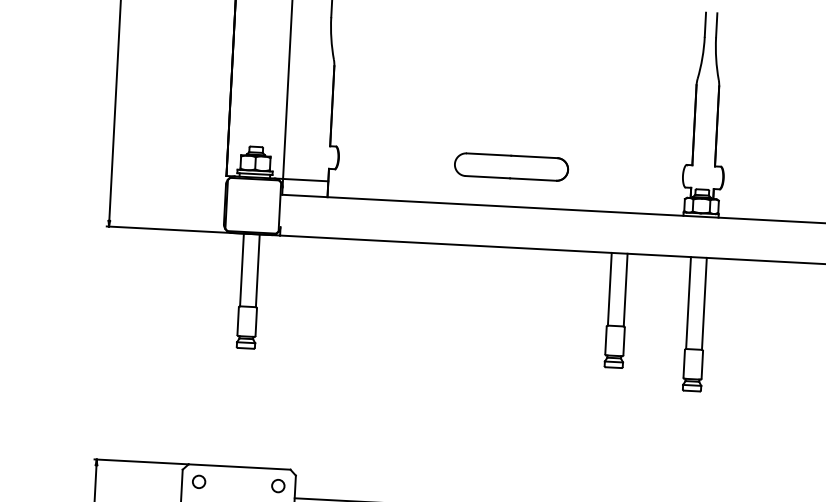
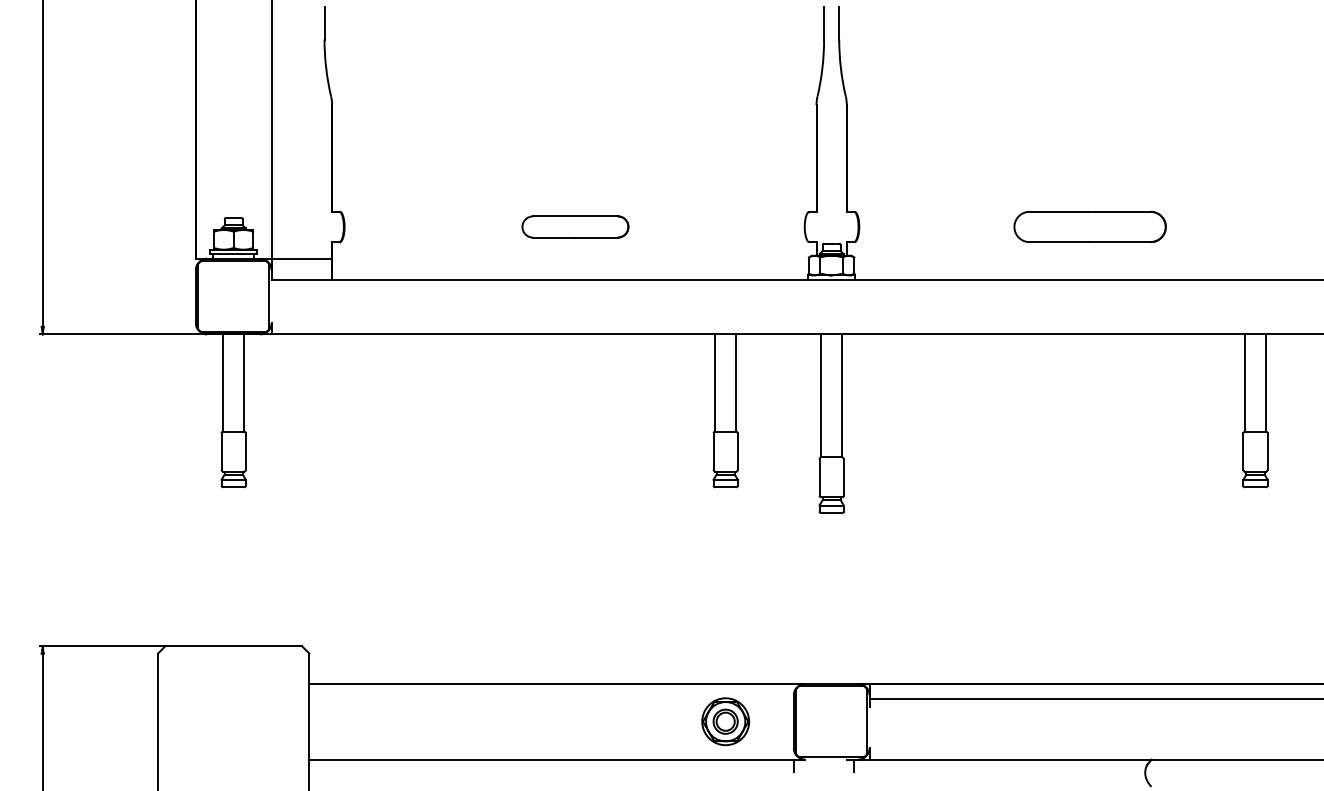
part: (511, 166) -> (575, 226), size x0.7
circle: (198, 481) -> (180, 668), removed
circle: (278, 485) -> (286, 668), removed

